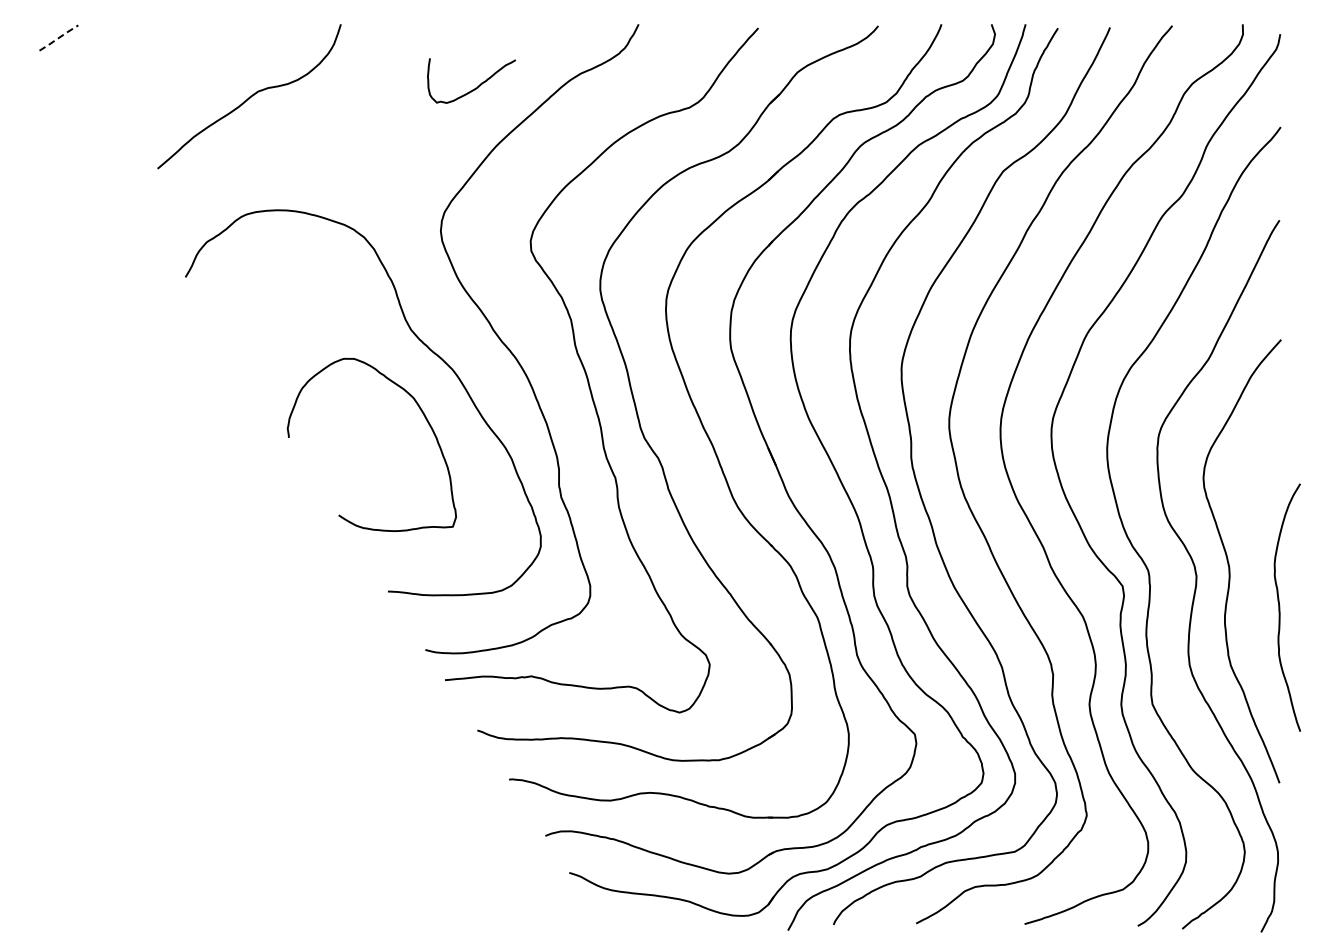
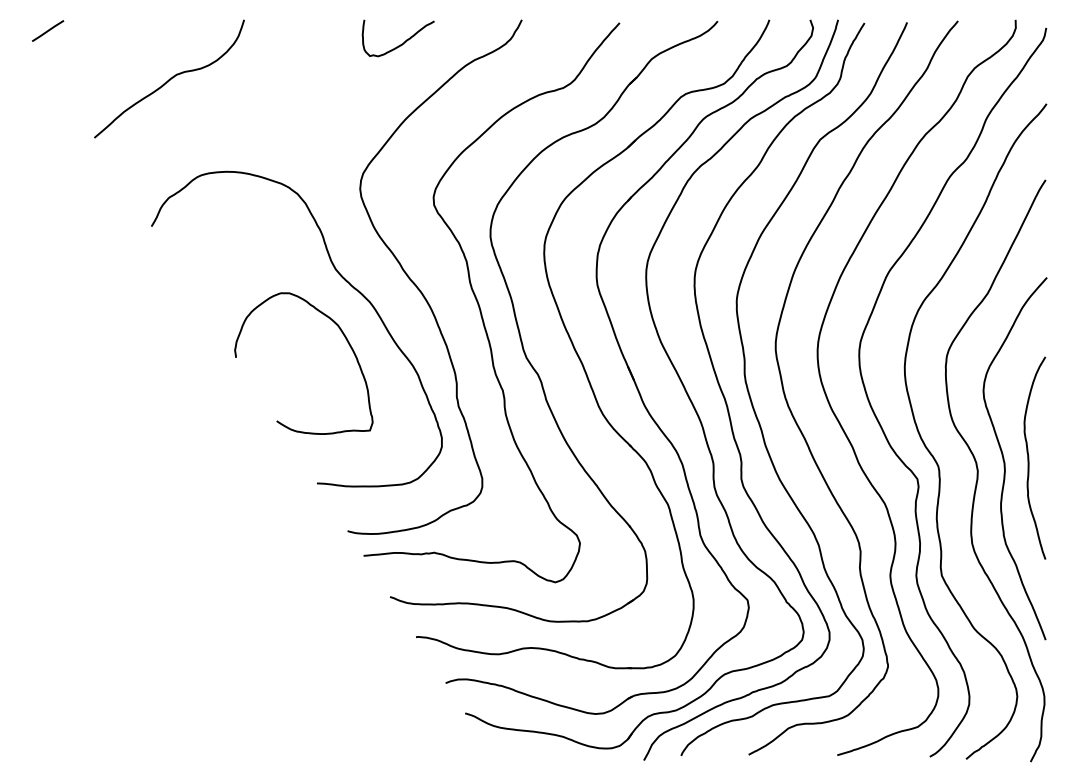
line: (59, 37) -> (48, 30), dashed -> solid
curve: (475, 87) -> (401, 43), moved
curve: (249, 96) -> (169, 78), moved
curve: (1280, 607) -> (1029, 458), moved

